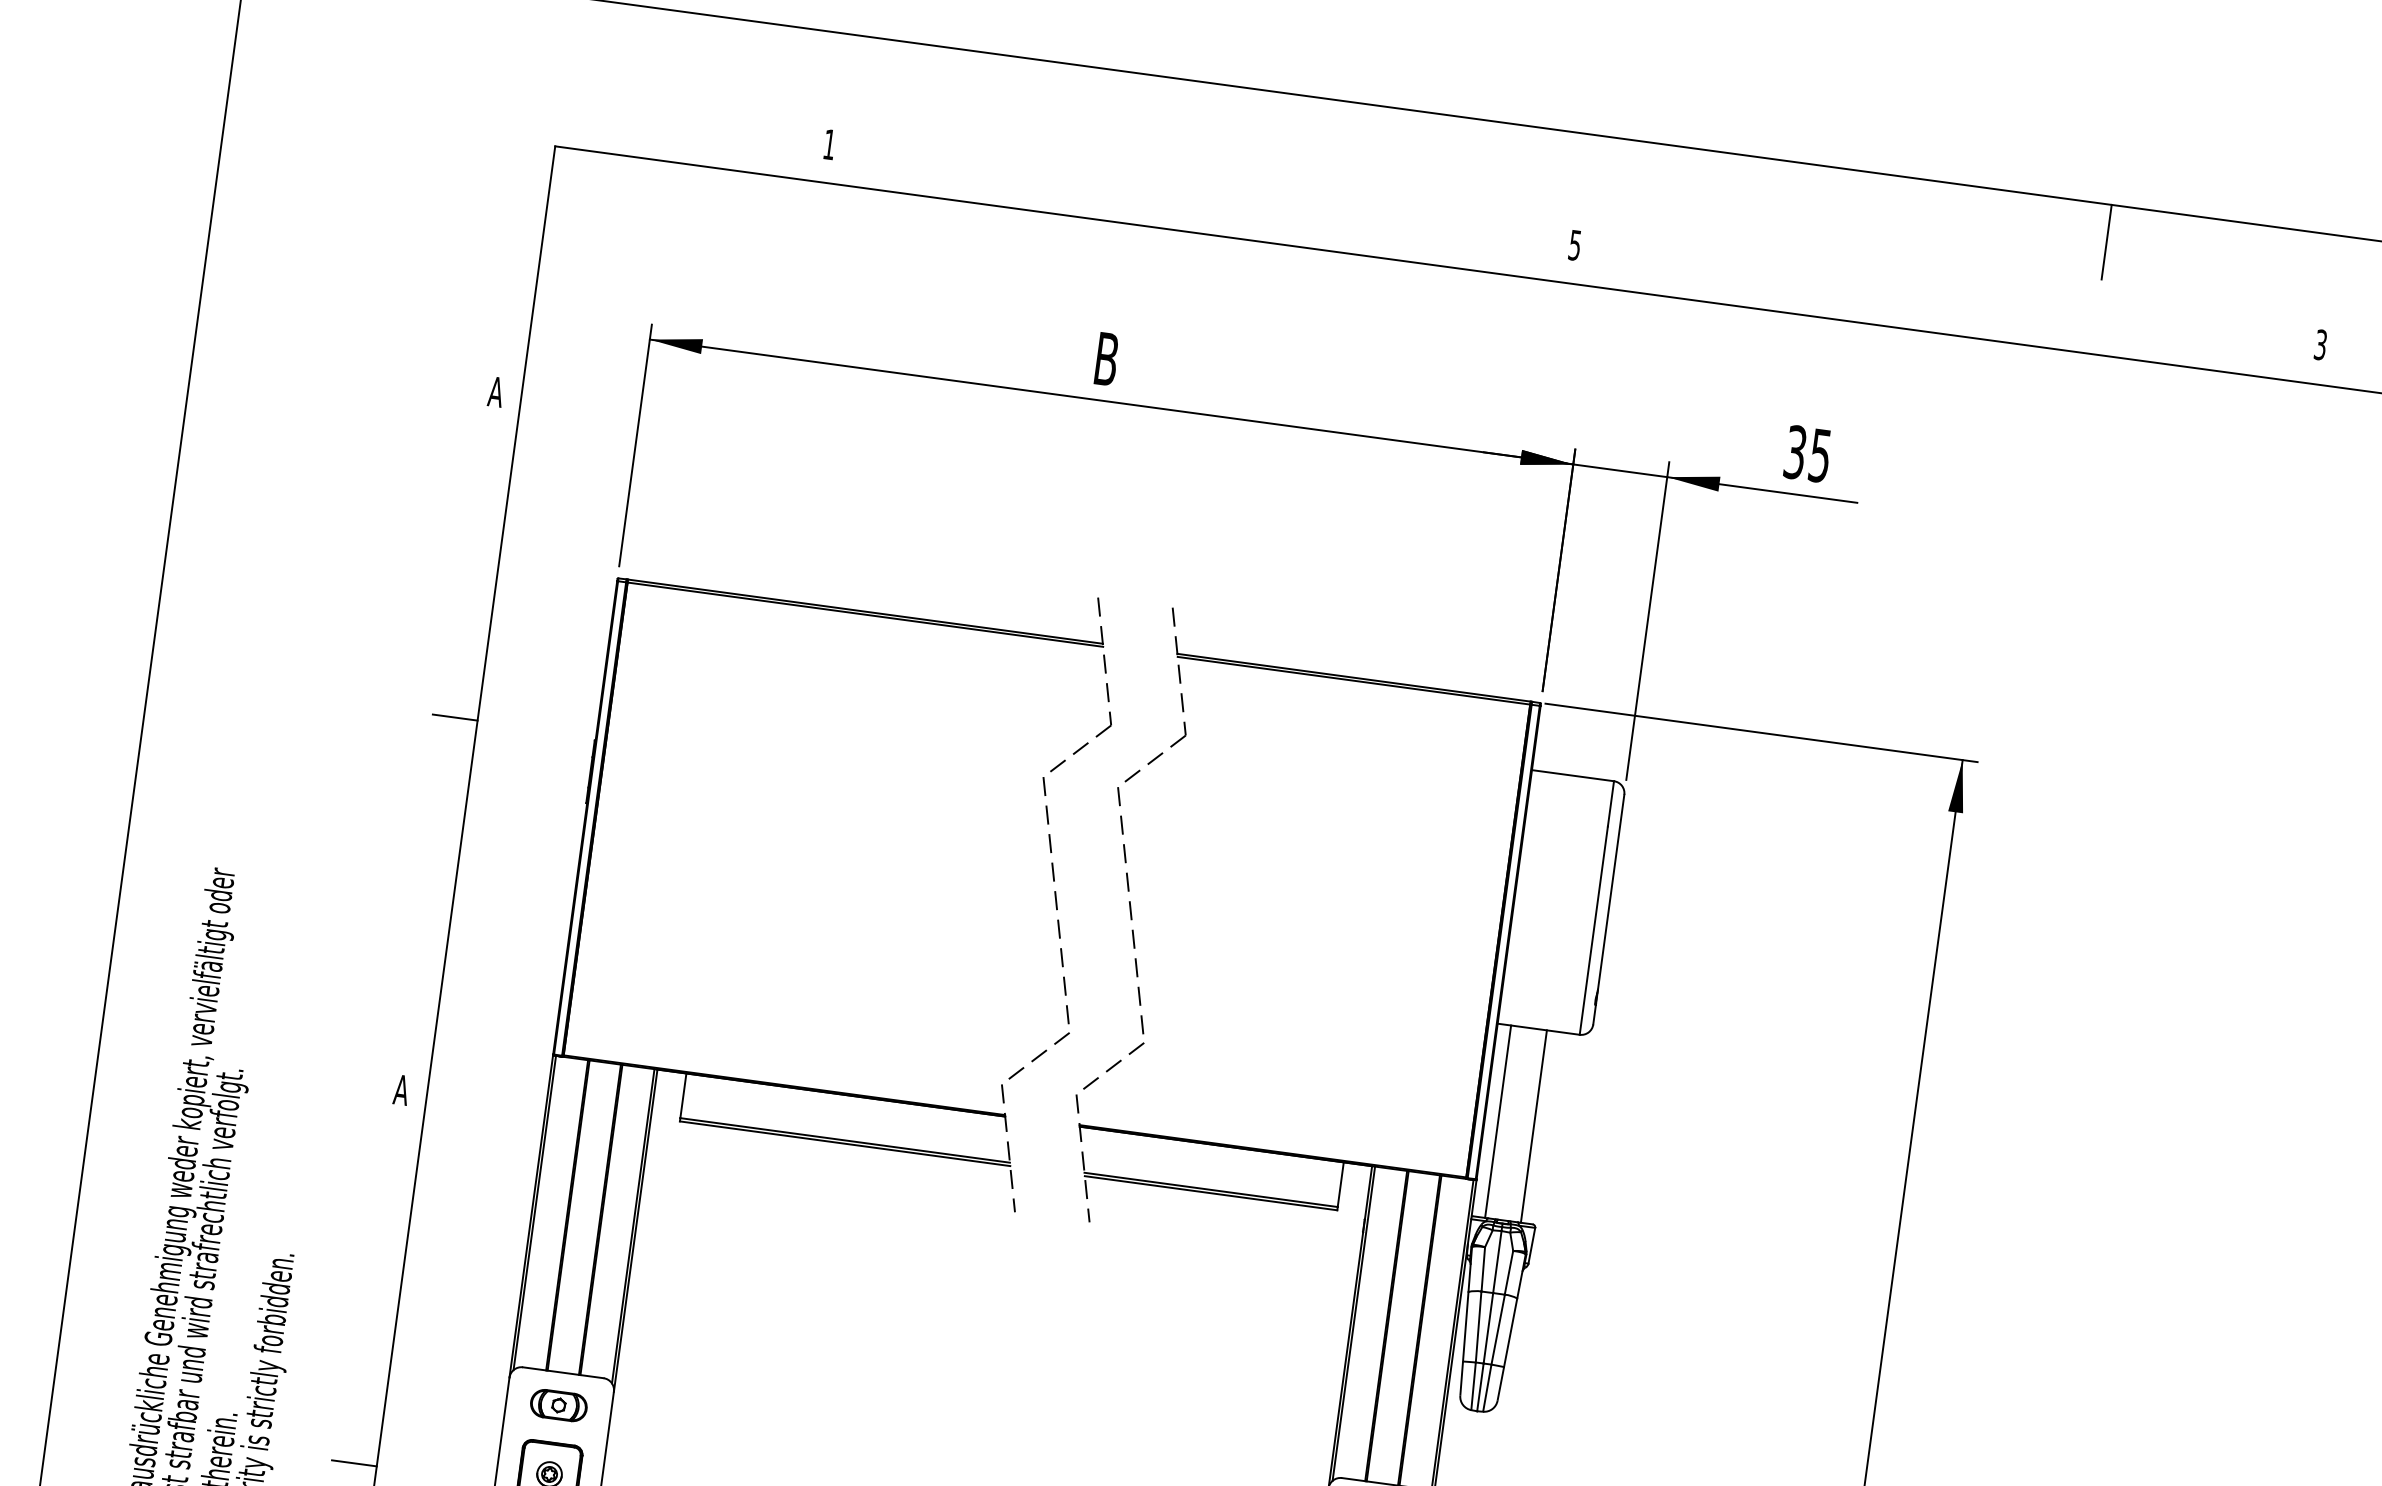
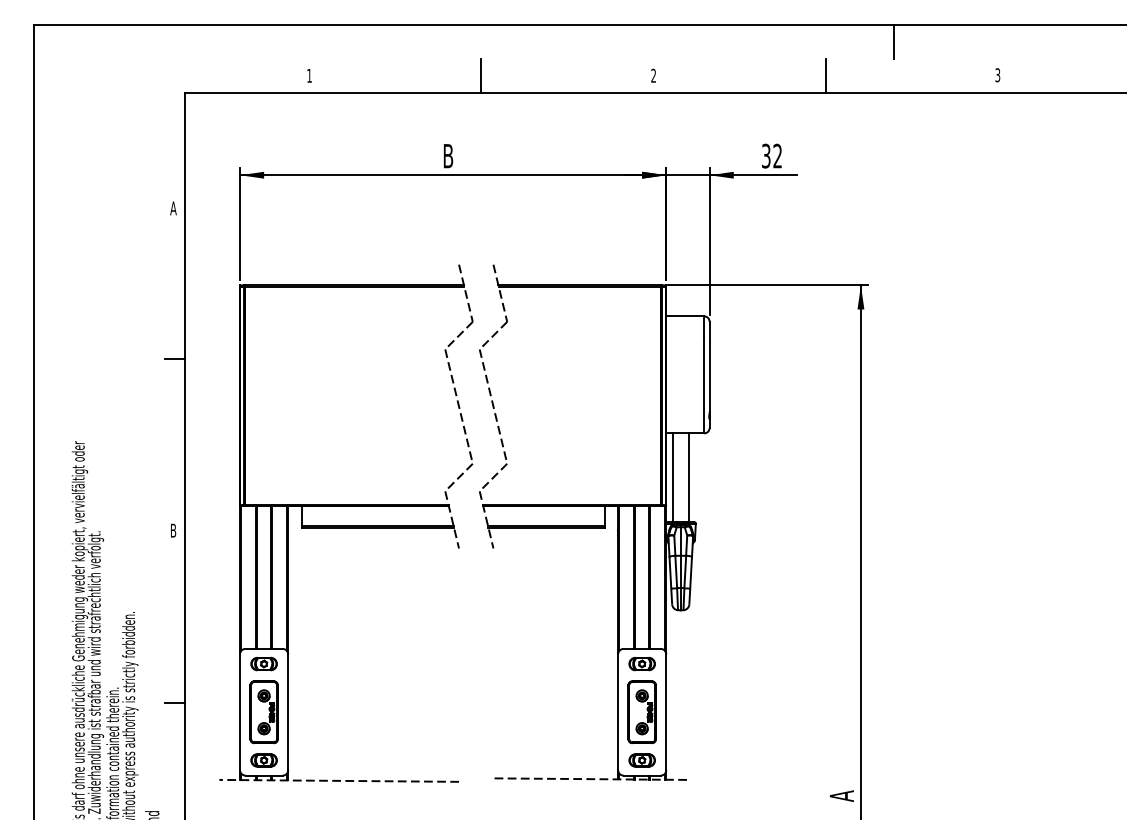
line: (1201, 196) -> (481, 76), added
text: (1574, 244) -> (653, 75), 5 -> 2
line: (1947, 297) -> (825, 76), added
text: (1819, 454) -> (777, 155), 35 -> 32
text: (401, 1089) -> (173, 530), A -> B

